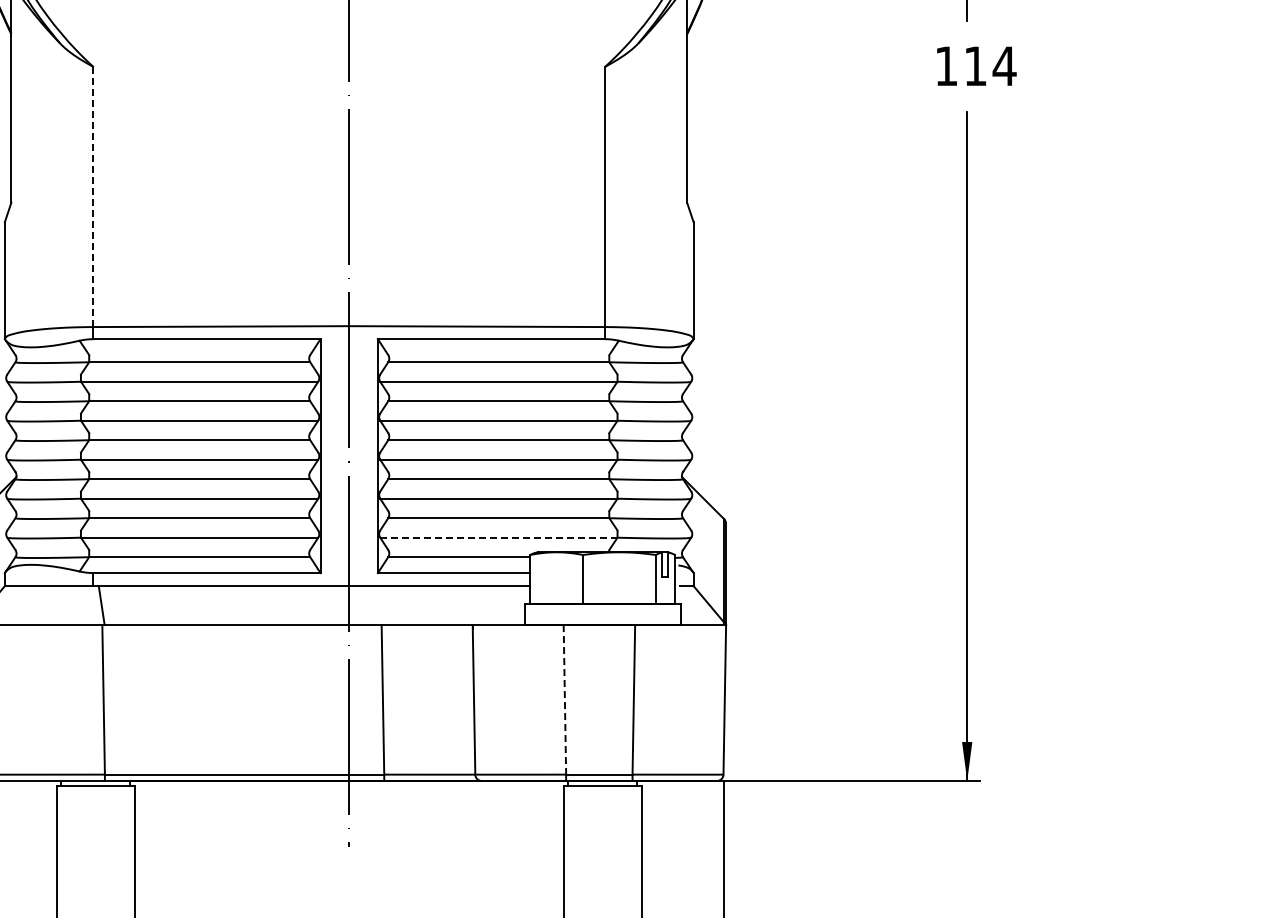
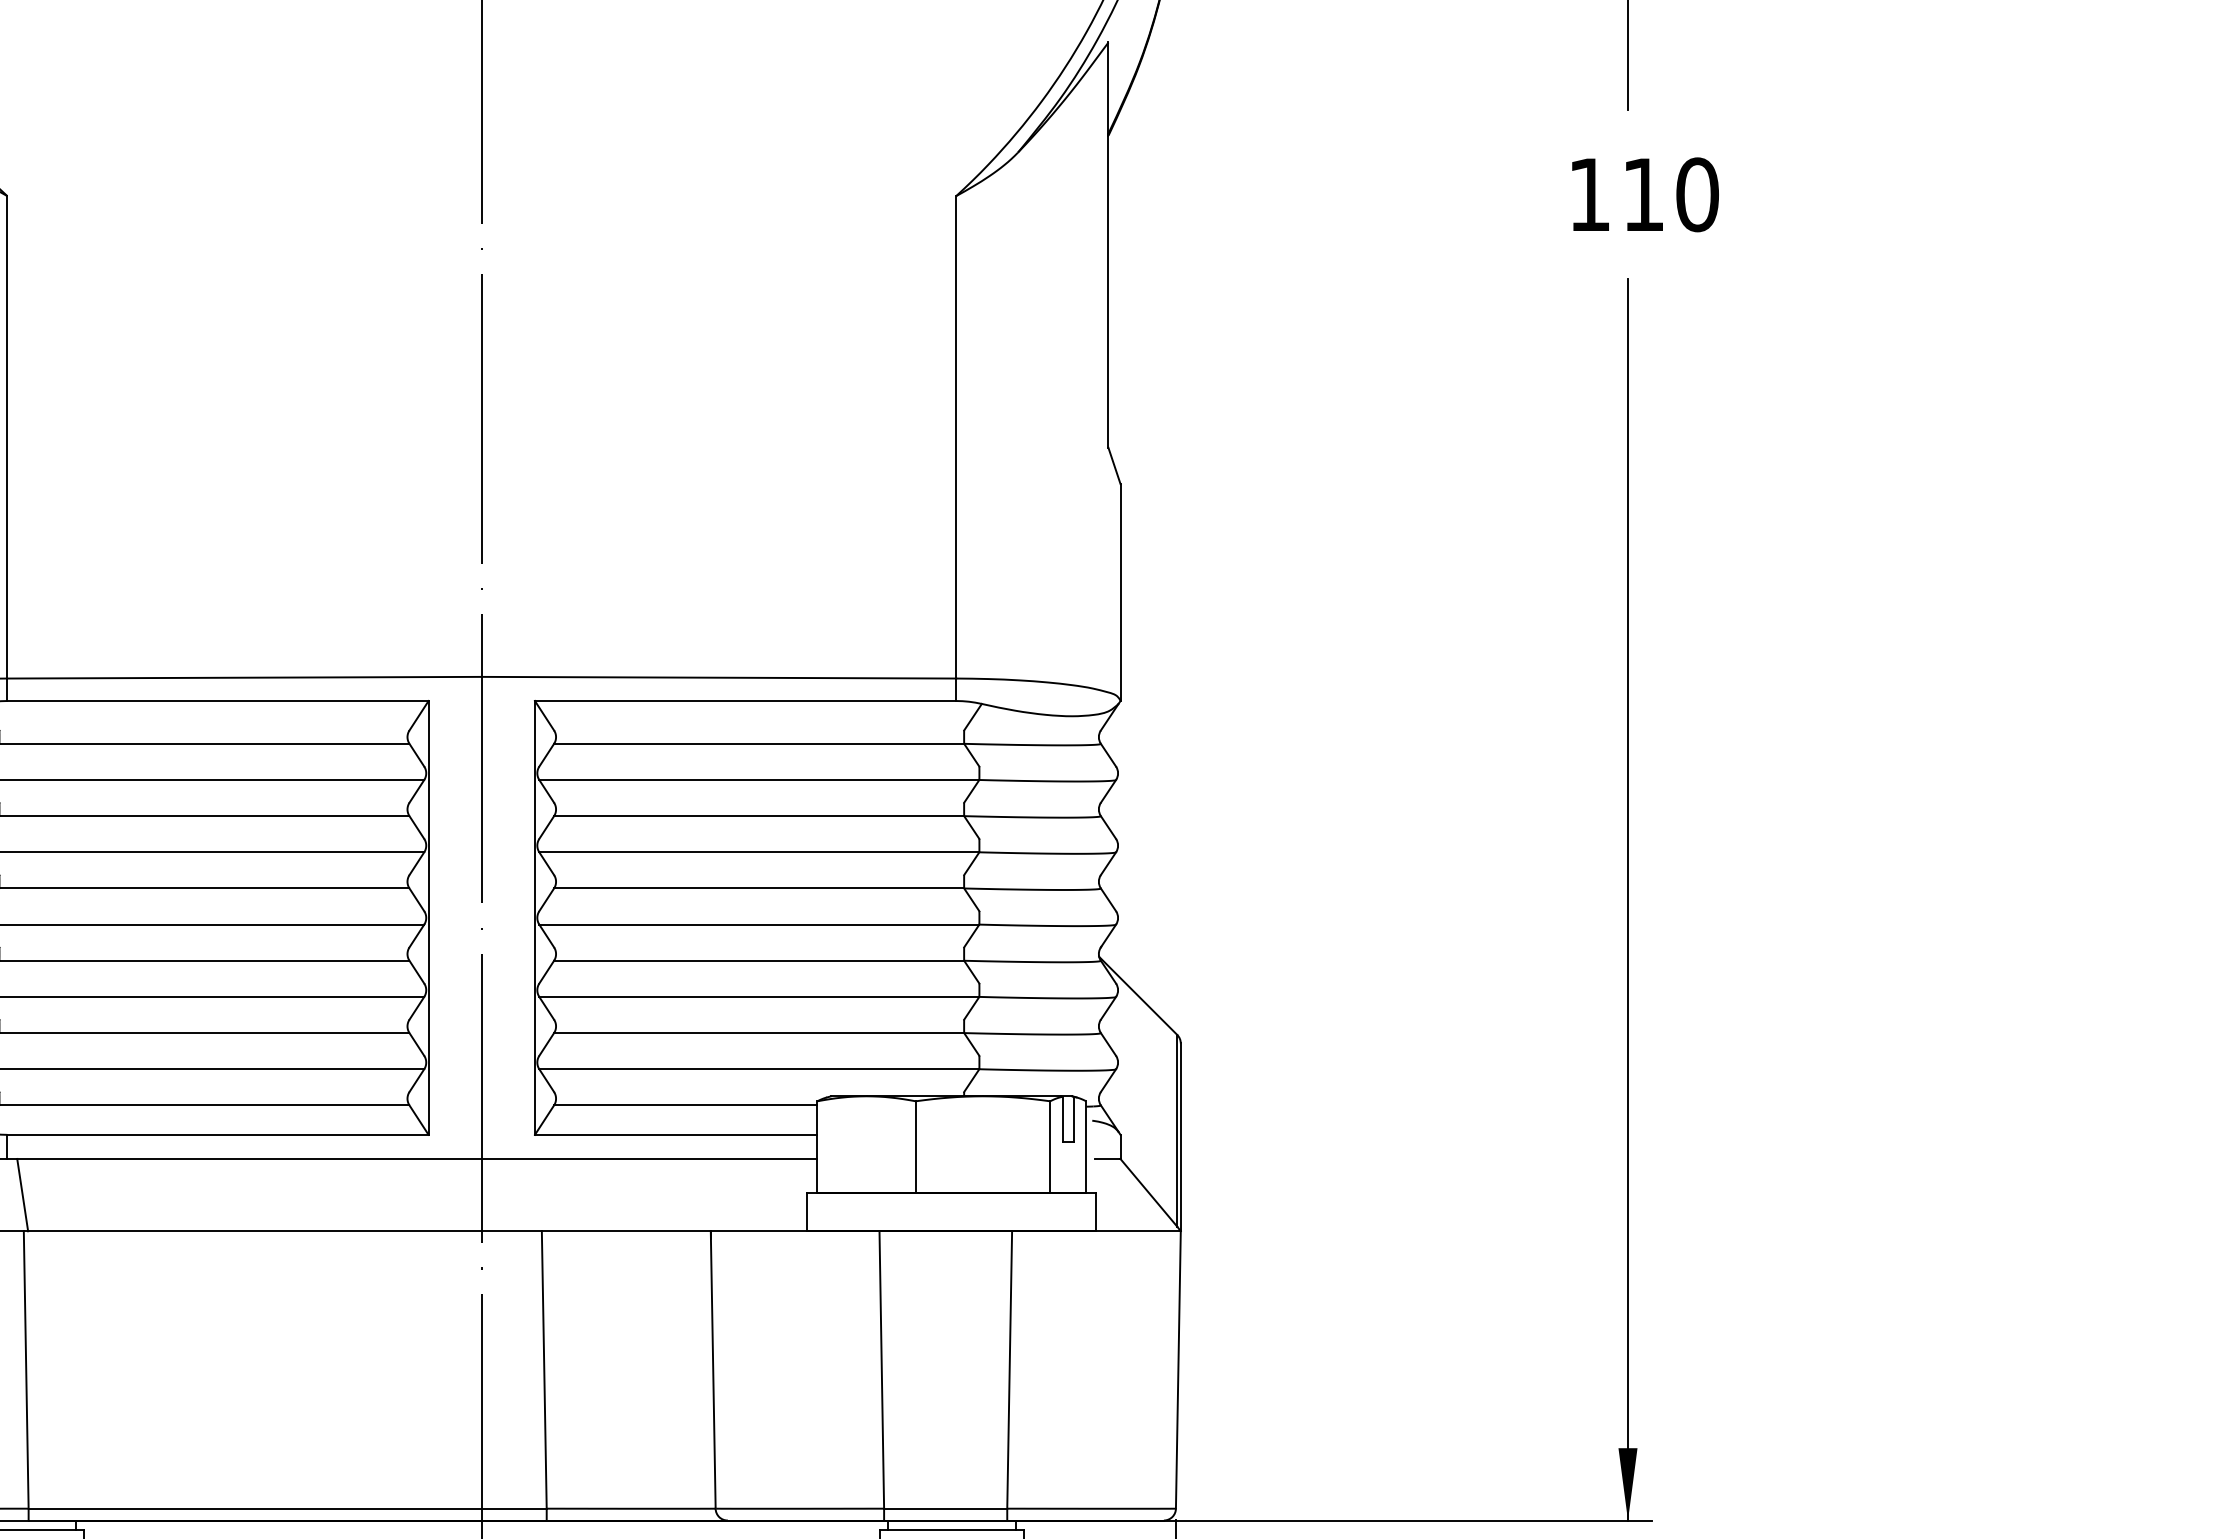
text: (1004, 66) -> (1697, 195), 114 -> 110
line: (93, 197) -> (7, 438), dashed -> solid
line: (498, 537) -> (758, 1068), dashed -> solid
line: (564, 699) -> (881, 1369), dashed -> solid

